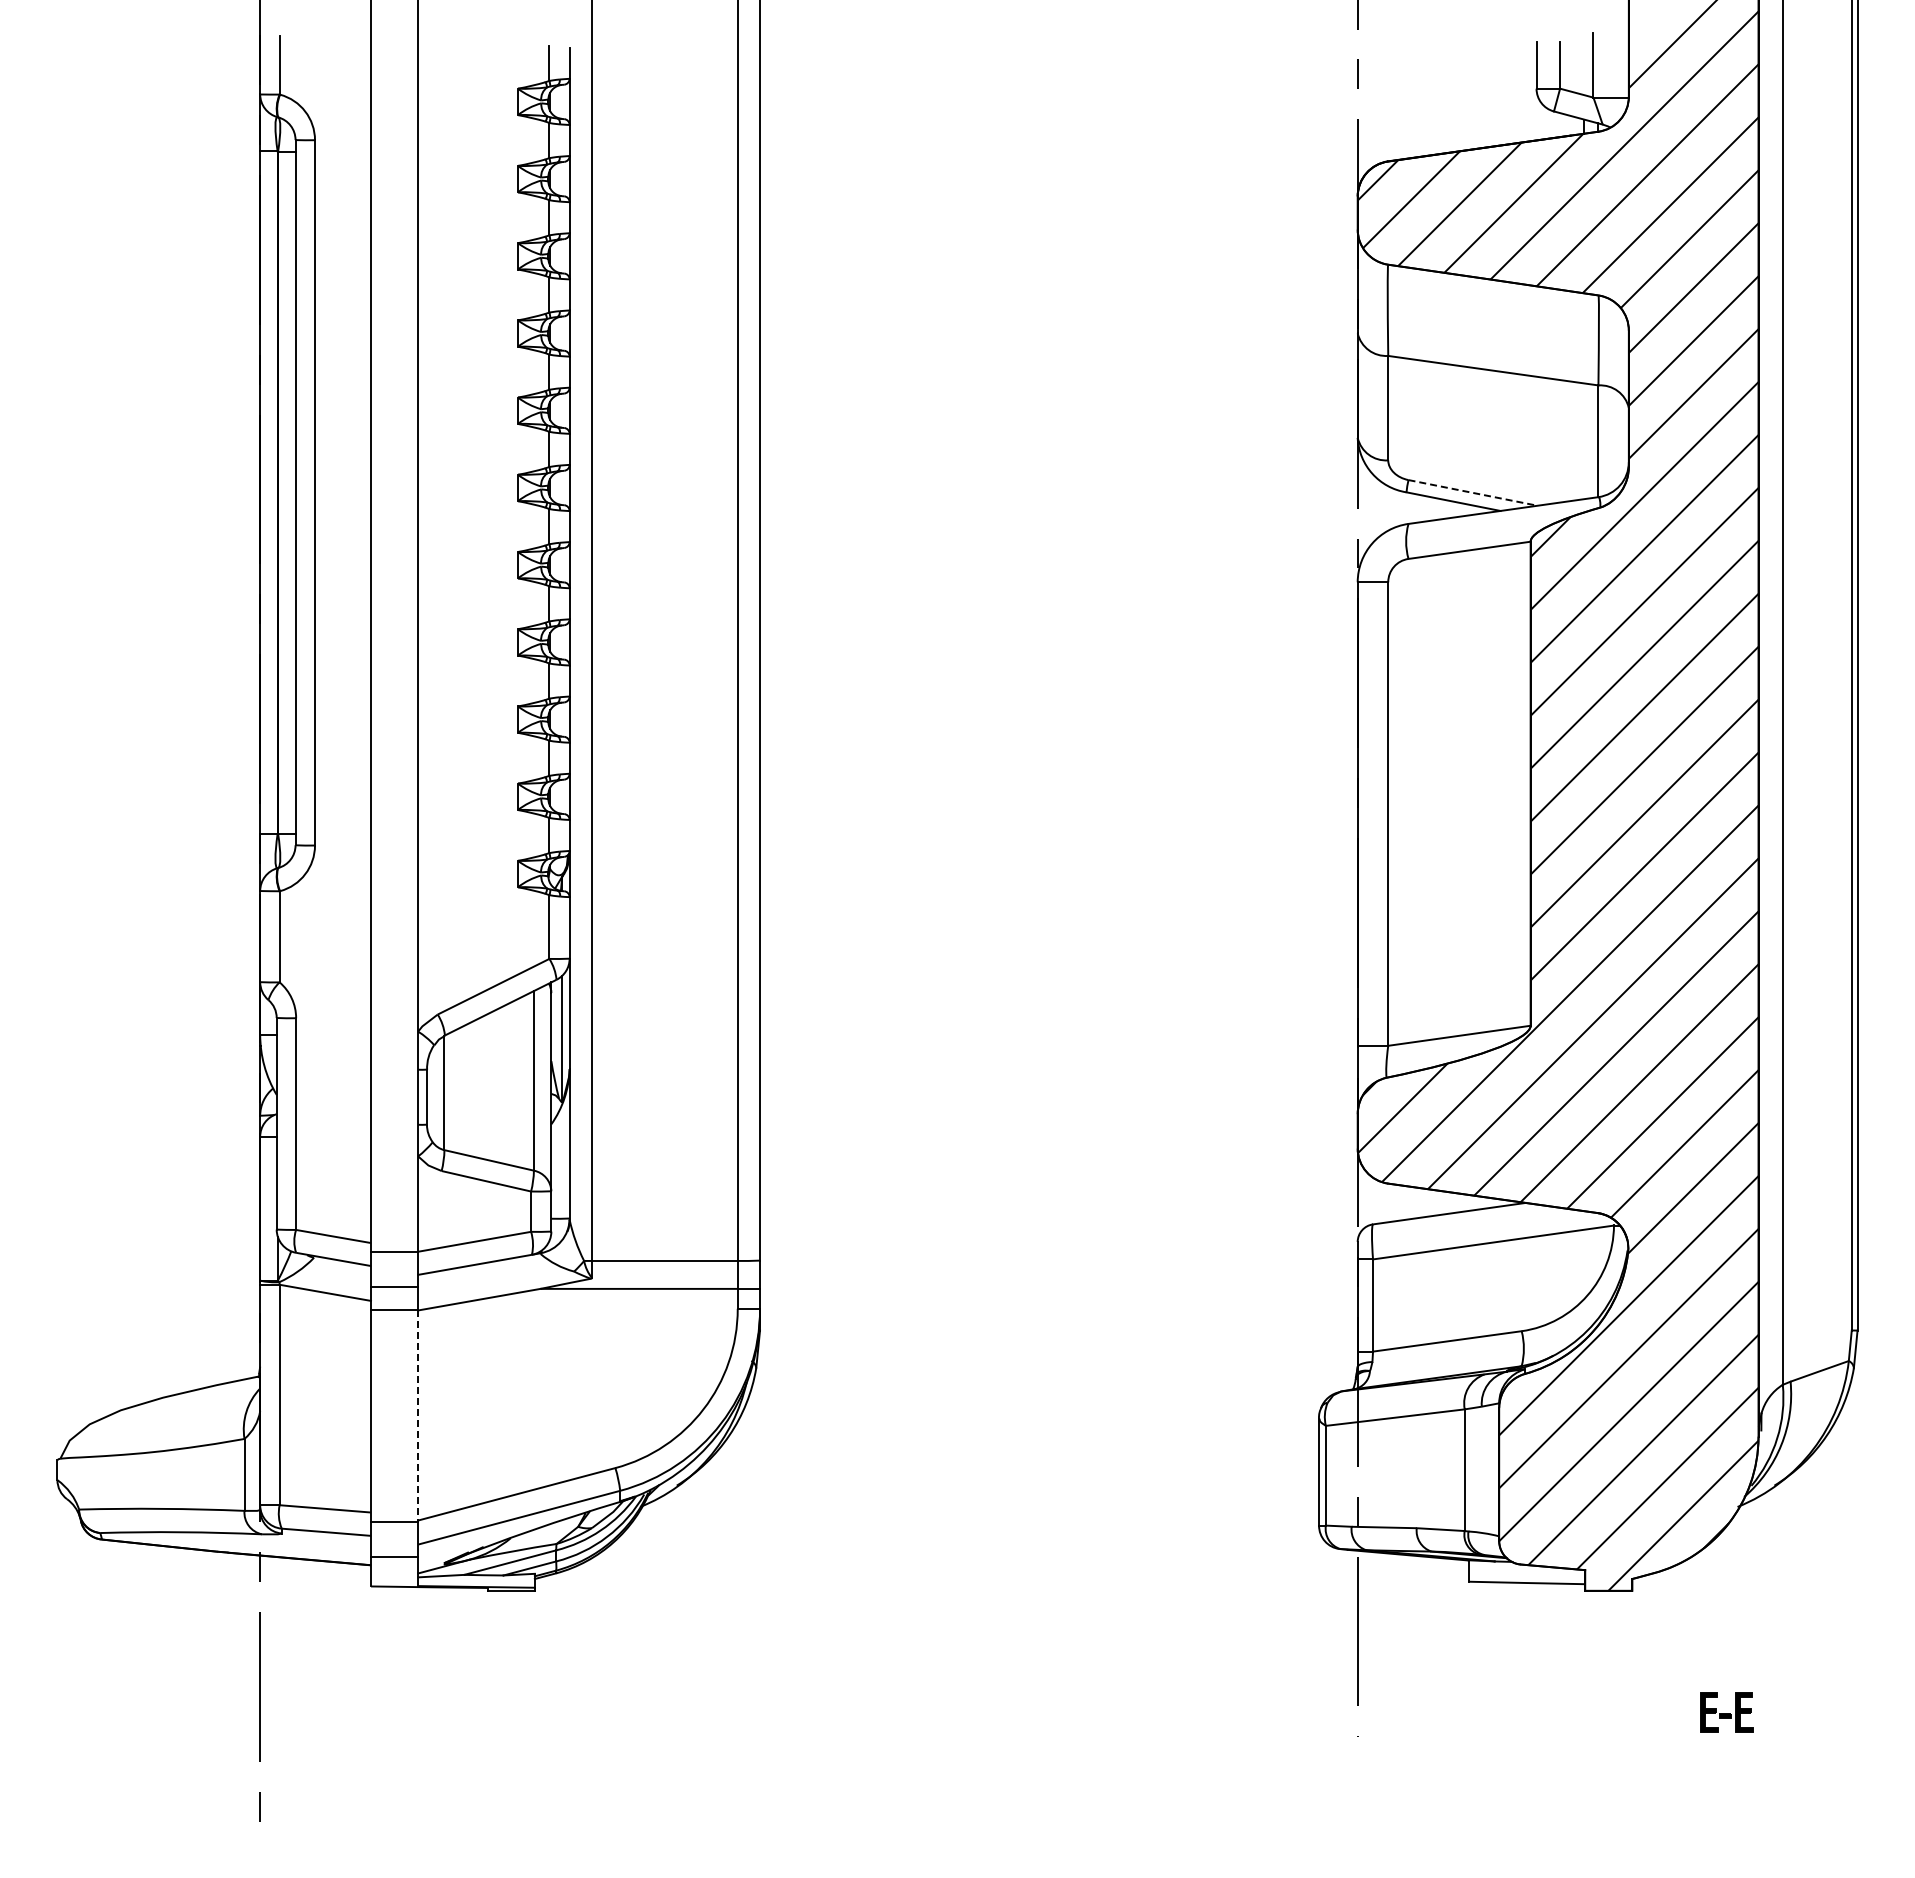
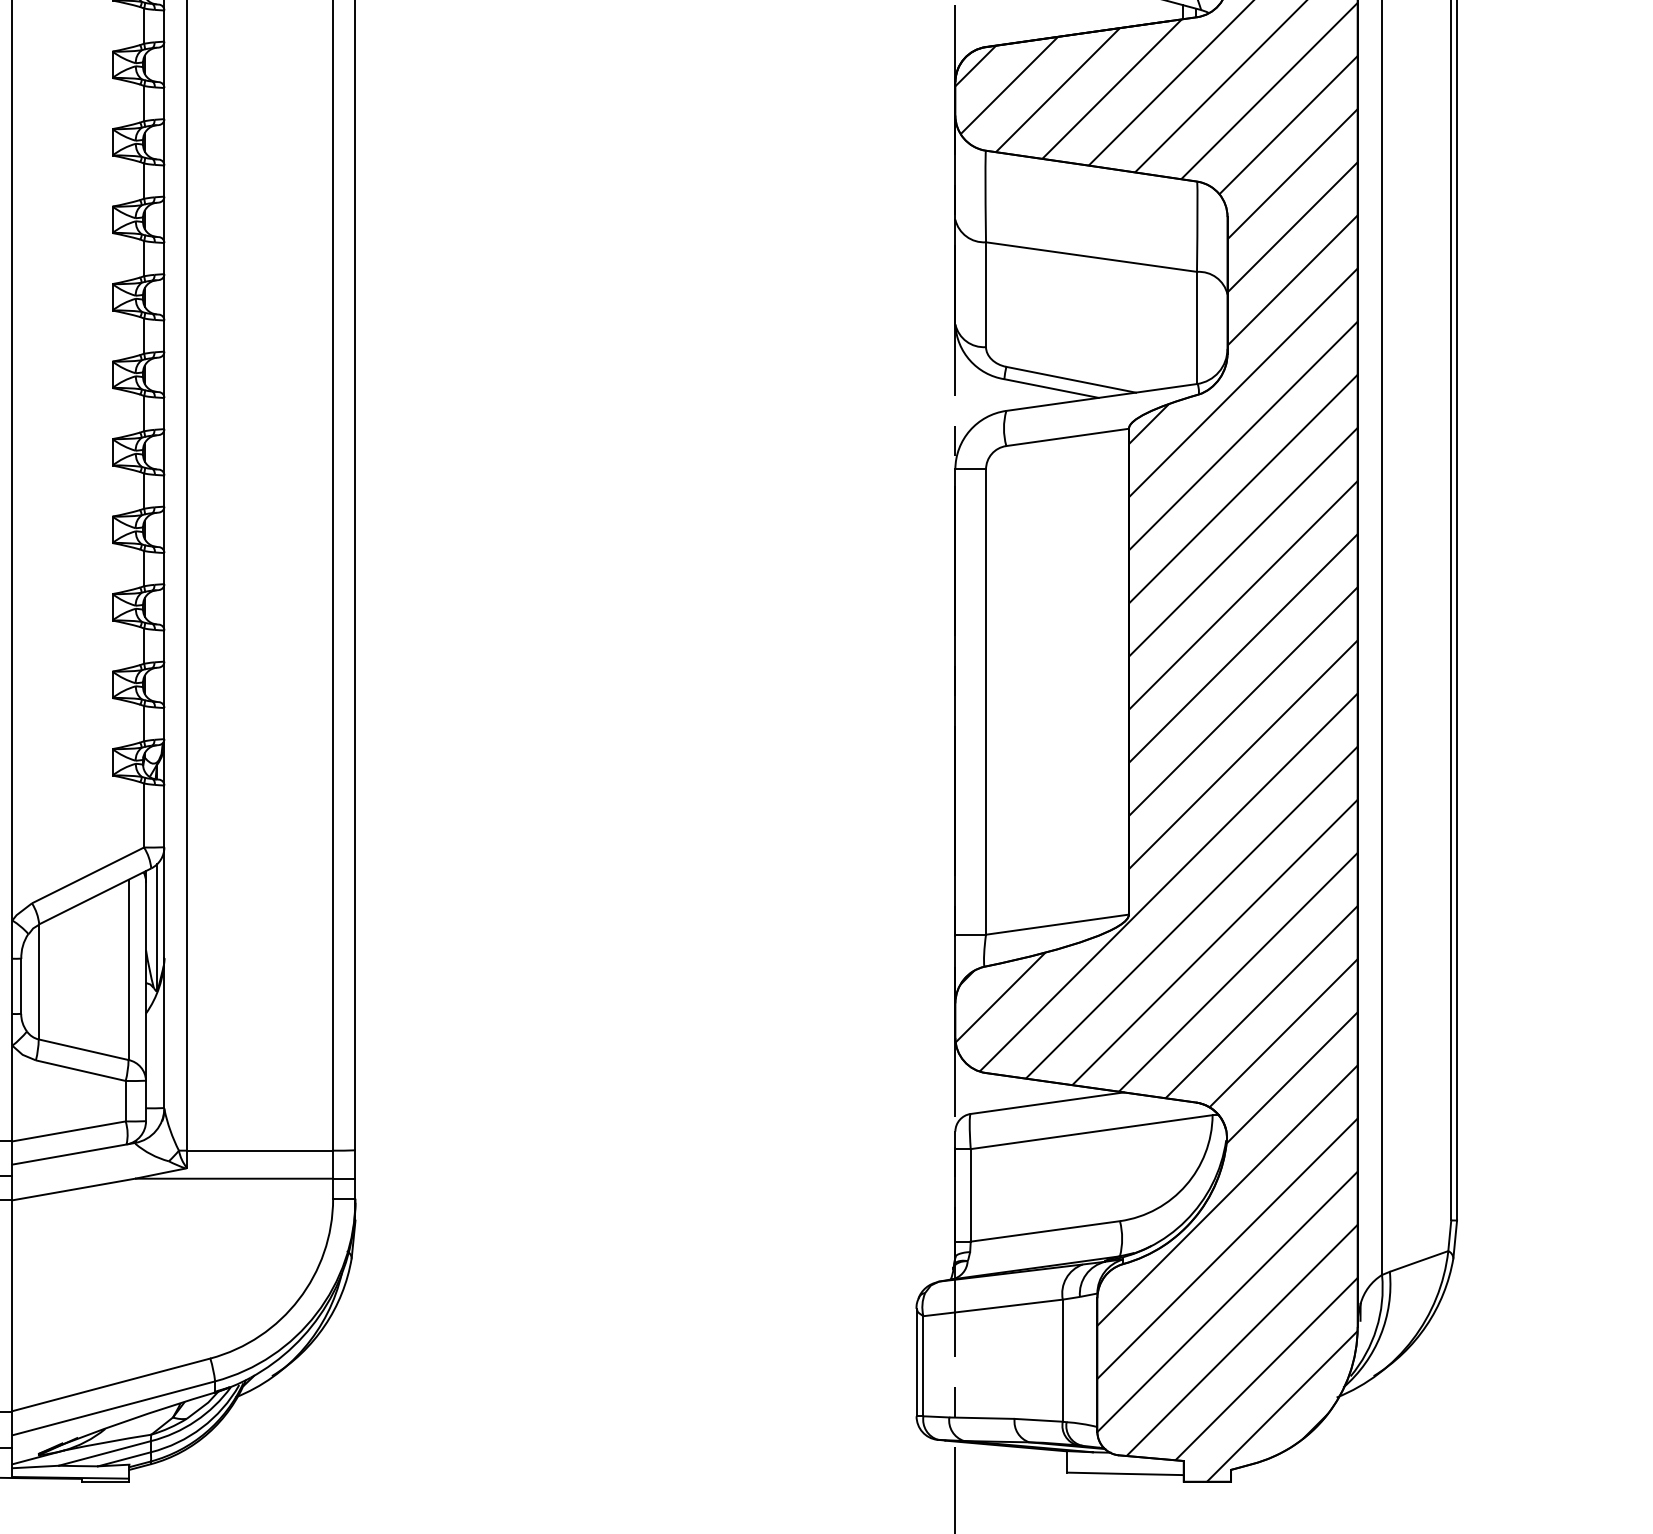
line: (1473, 492) -> (1071, 379), dashed -> solid
line: (418, 1415) -> (12, 1305), dashed -> solid

